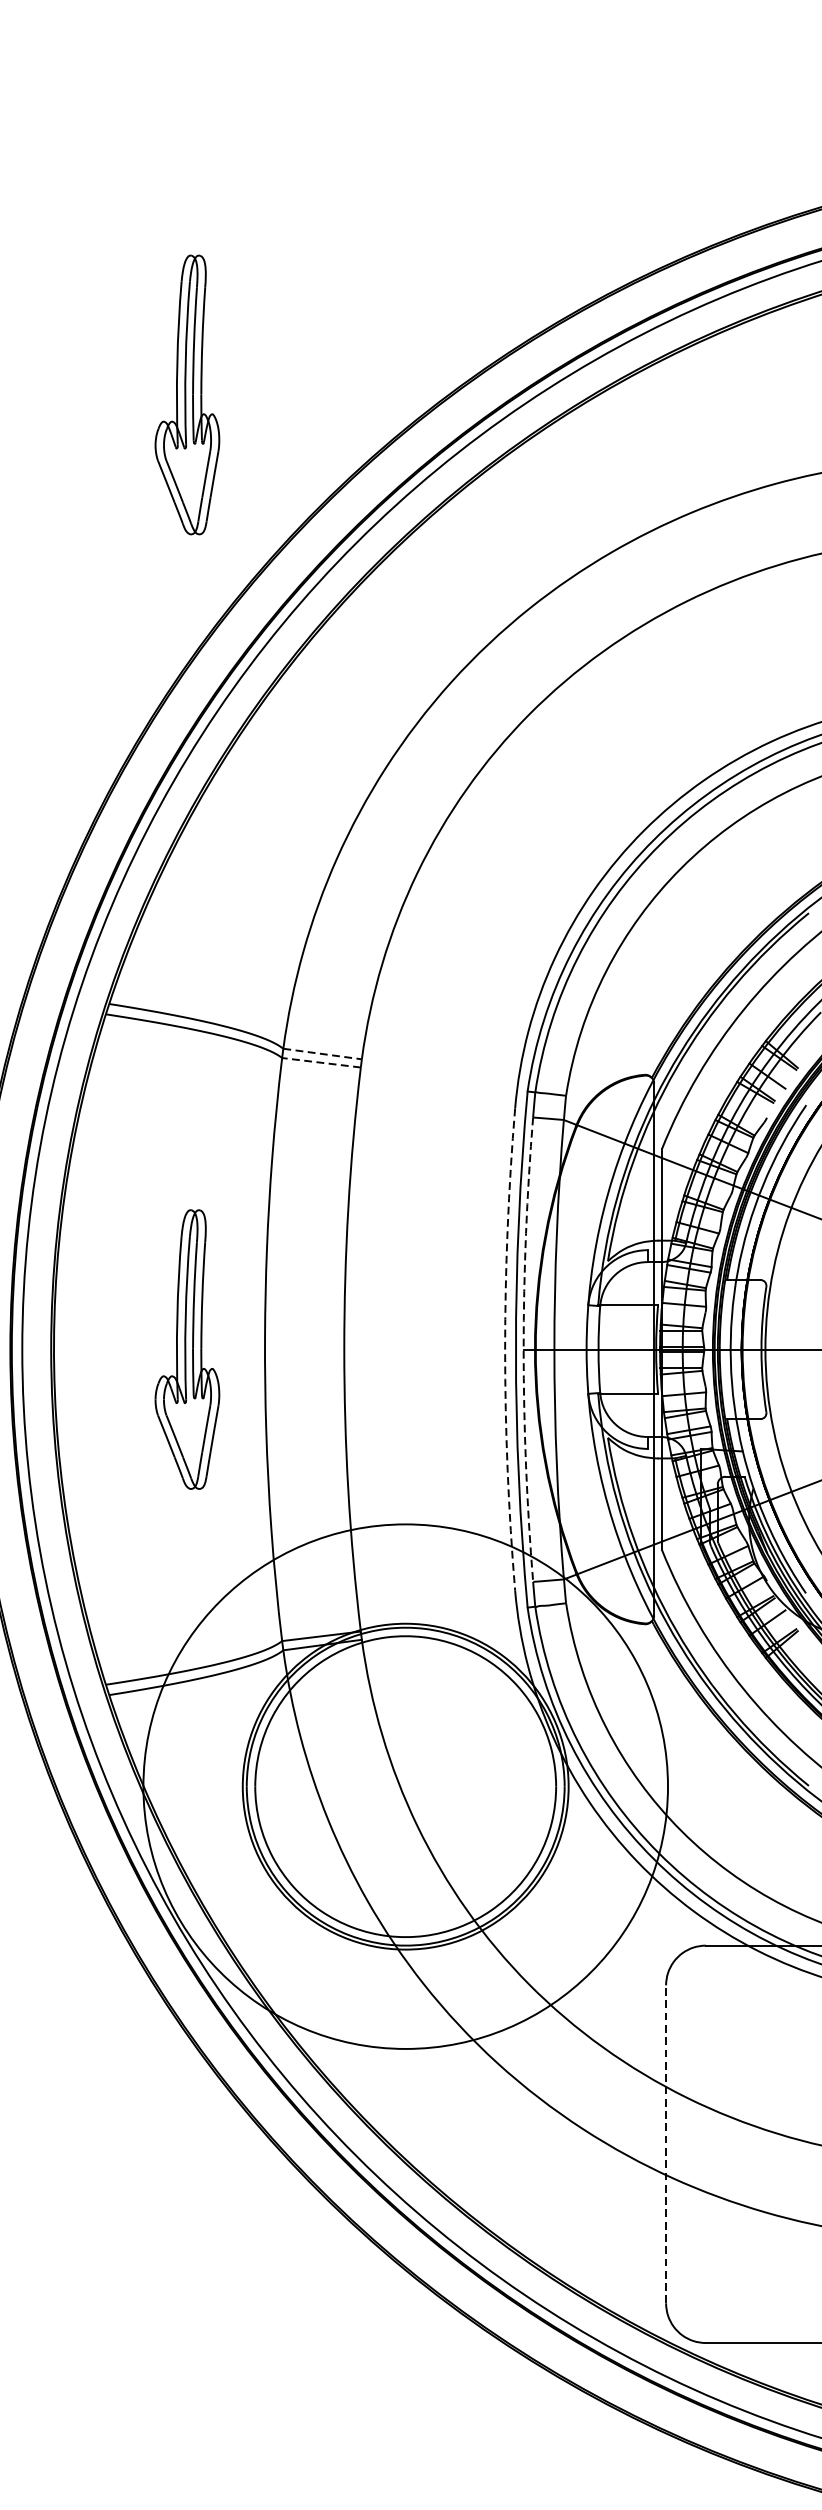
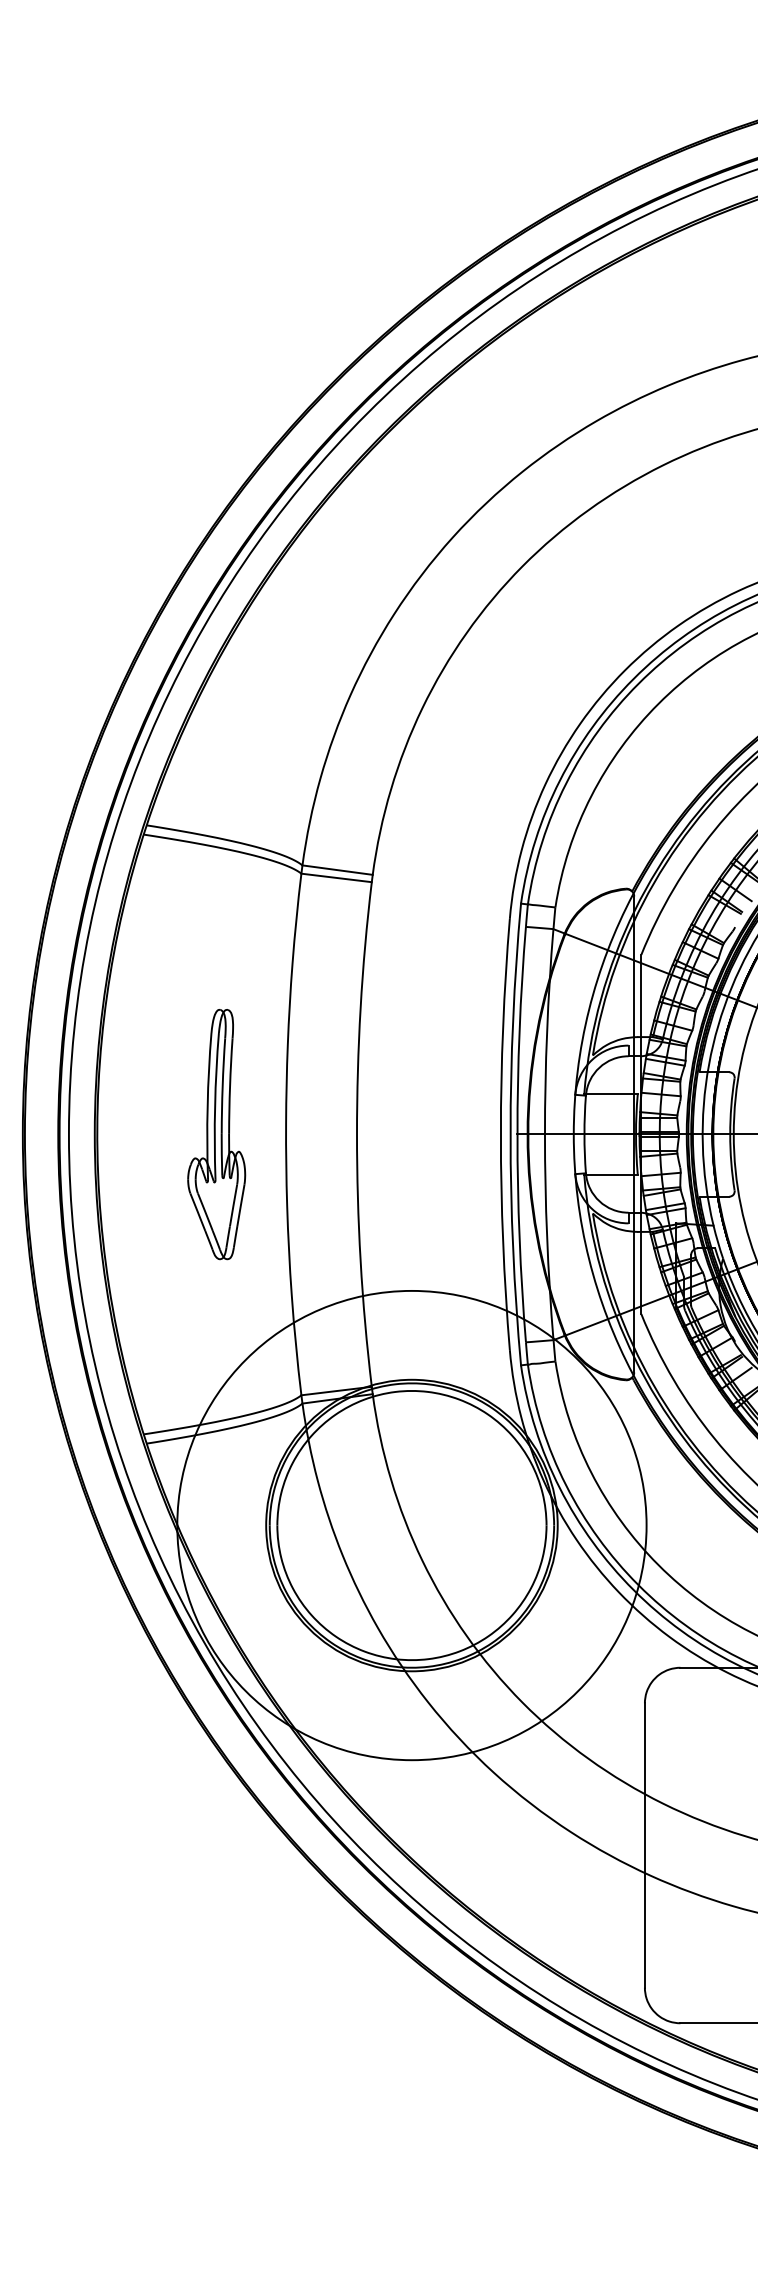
part: (187, 394) -> (216, 280), removed
line: (323, 1054) -> (338, 870), dashed -> solid
line: (321, 1062) -> (336, 877), dashed -> solid
arc: (504, 1349) -> (500, 1134), dashed -> solid
arc: (523, 1349) -> (517, 1134), dashed -> solid
line: (665, 2144) -> (644, 1845), dashed -> solid

